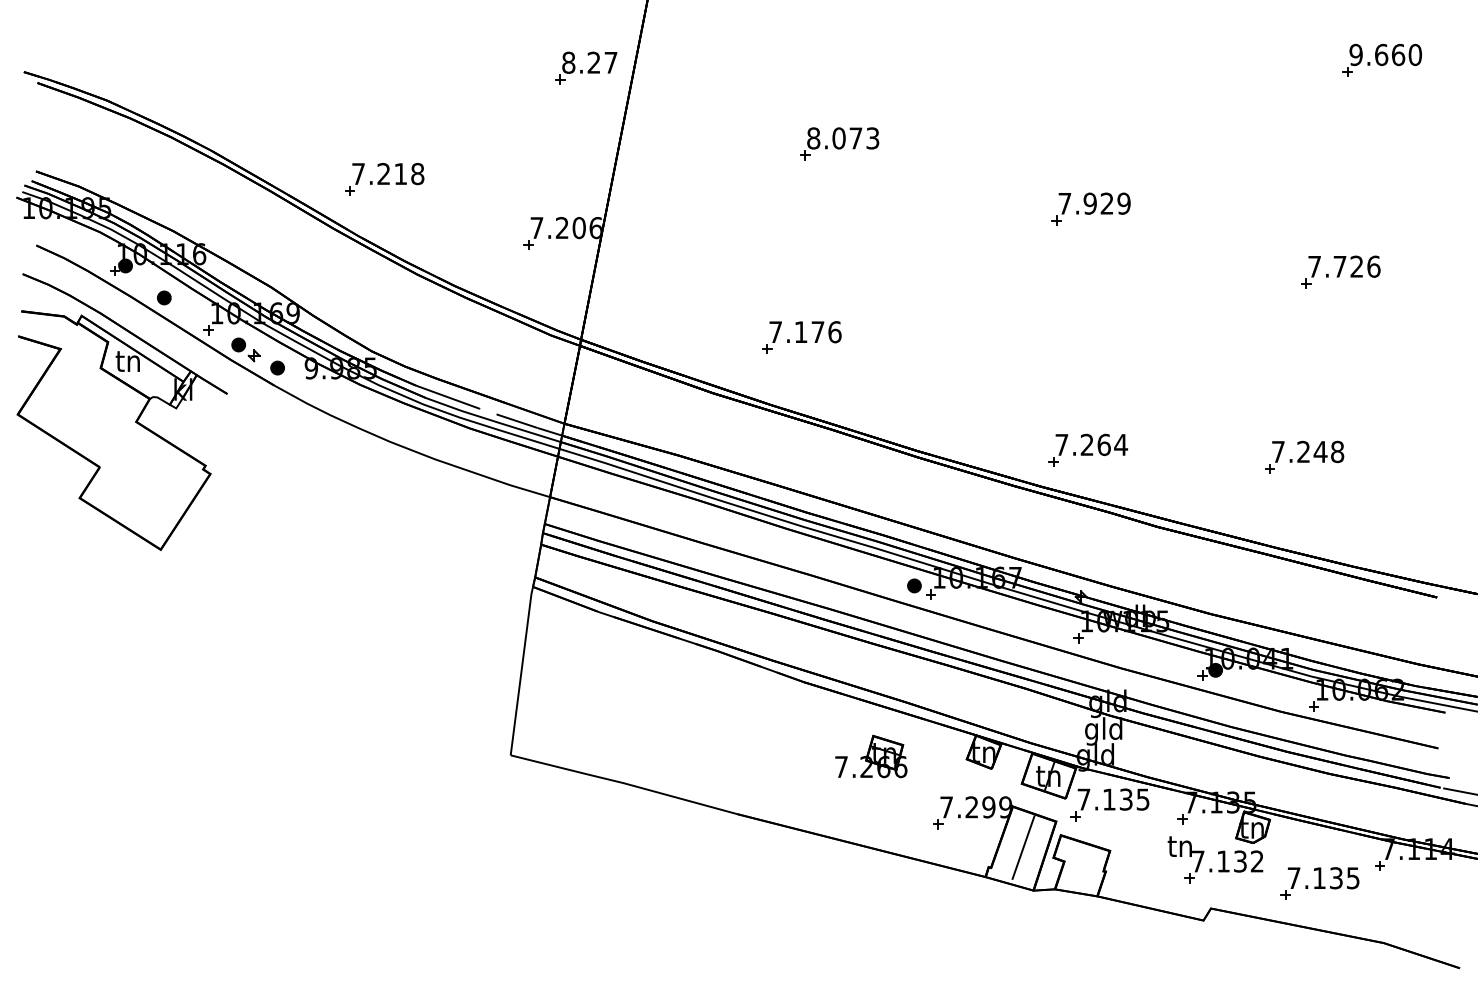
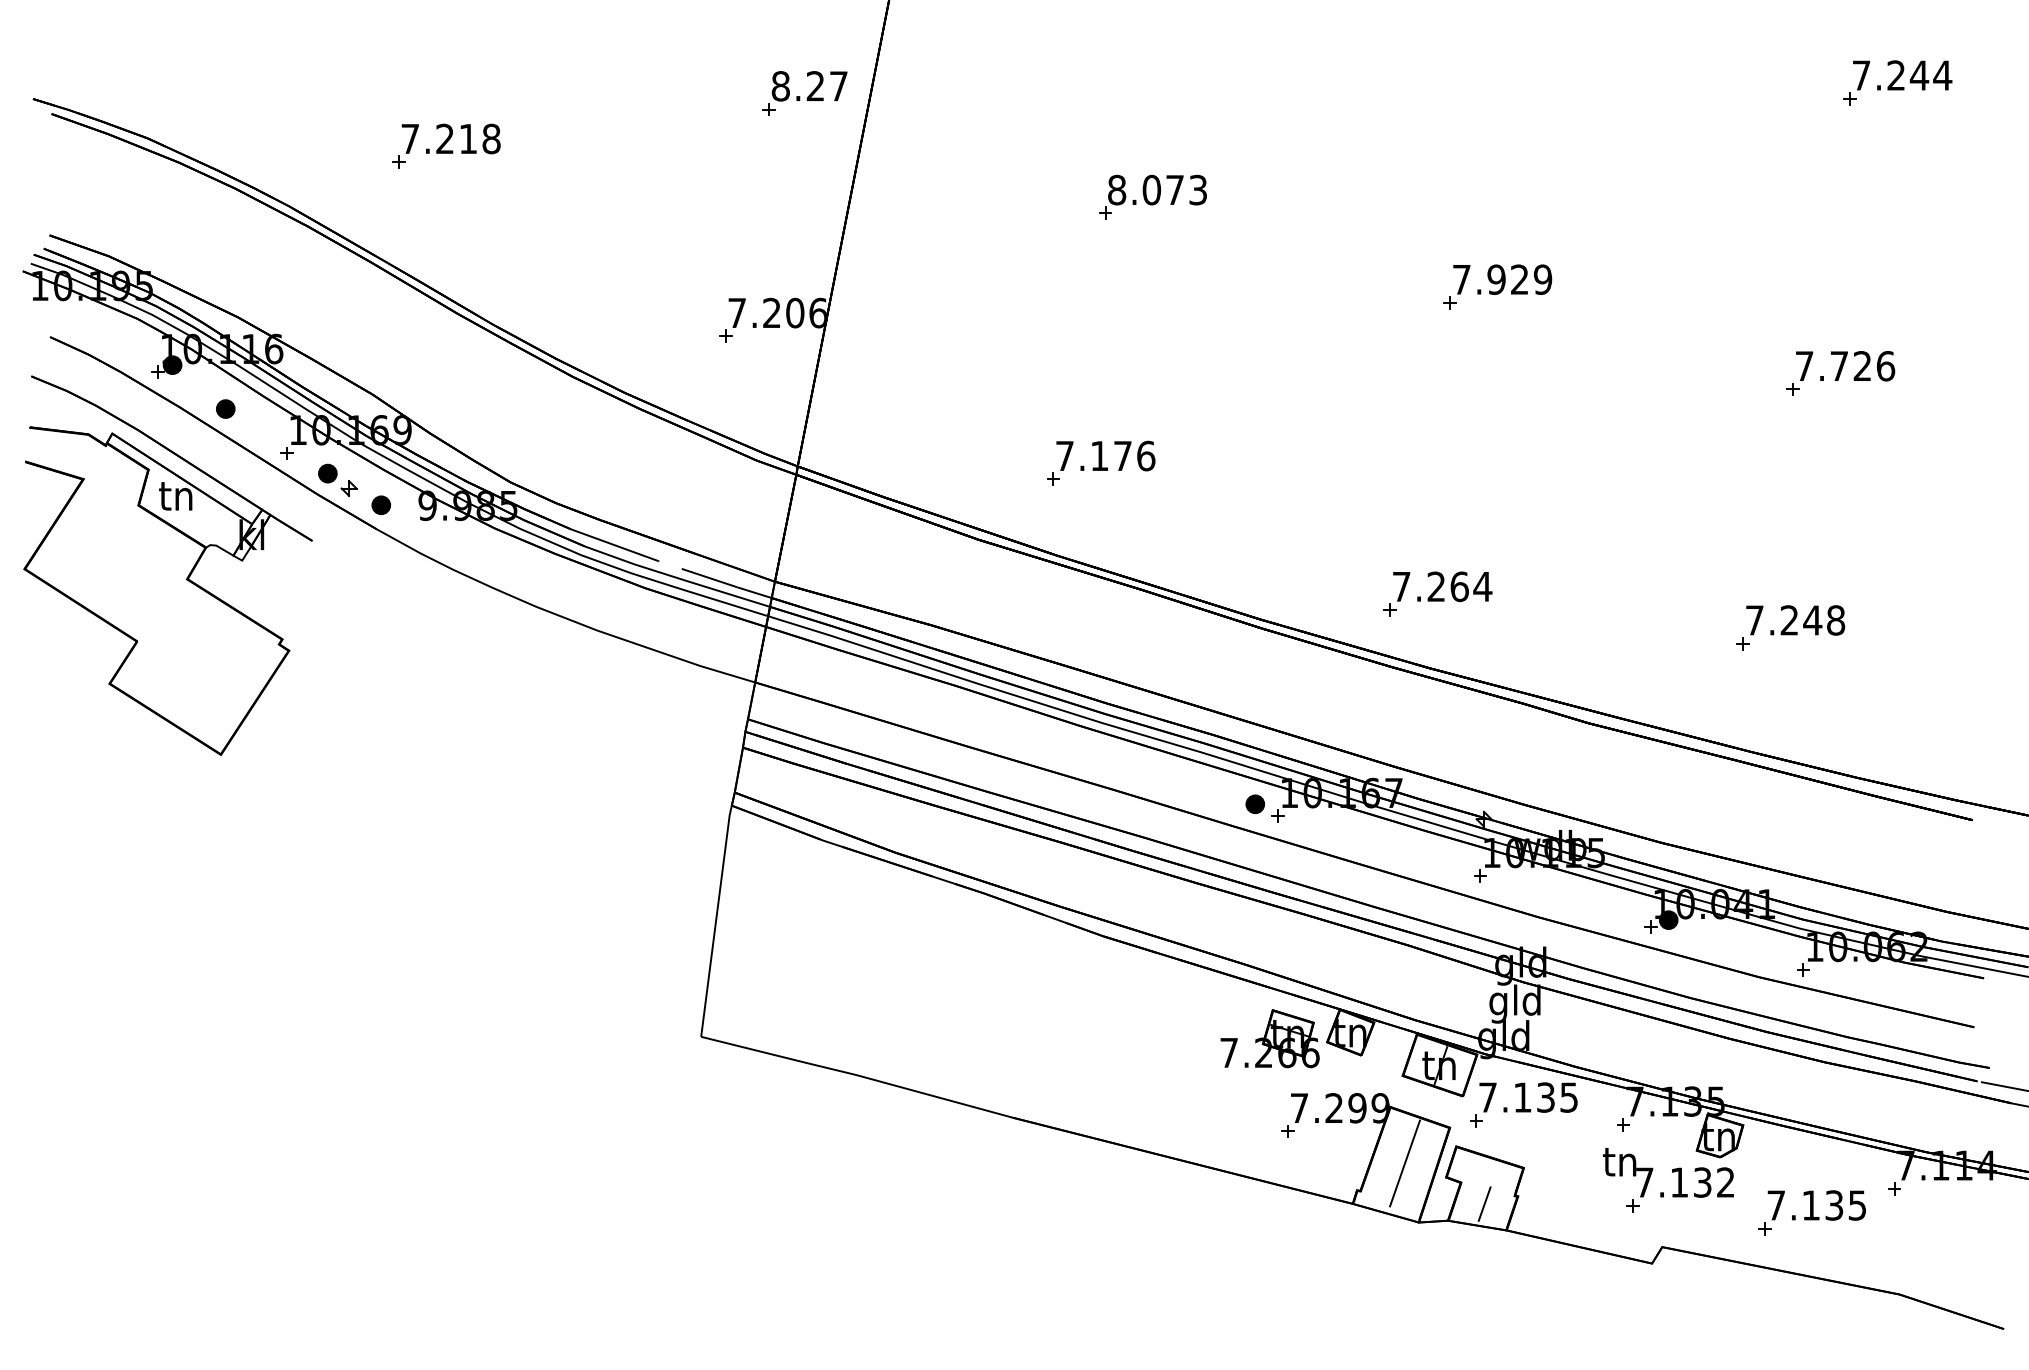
text: (1385, 54) -> (1902, 75), 9.660 -> 7.244
part: (384, 178) -> (446, 145), moved
part: (1087, 449) -> (1437, 593), moved
part: (870, 756) -> (1269, 1038), moved
line: (1081, 876) -> (1484, 1203), added

